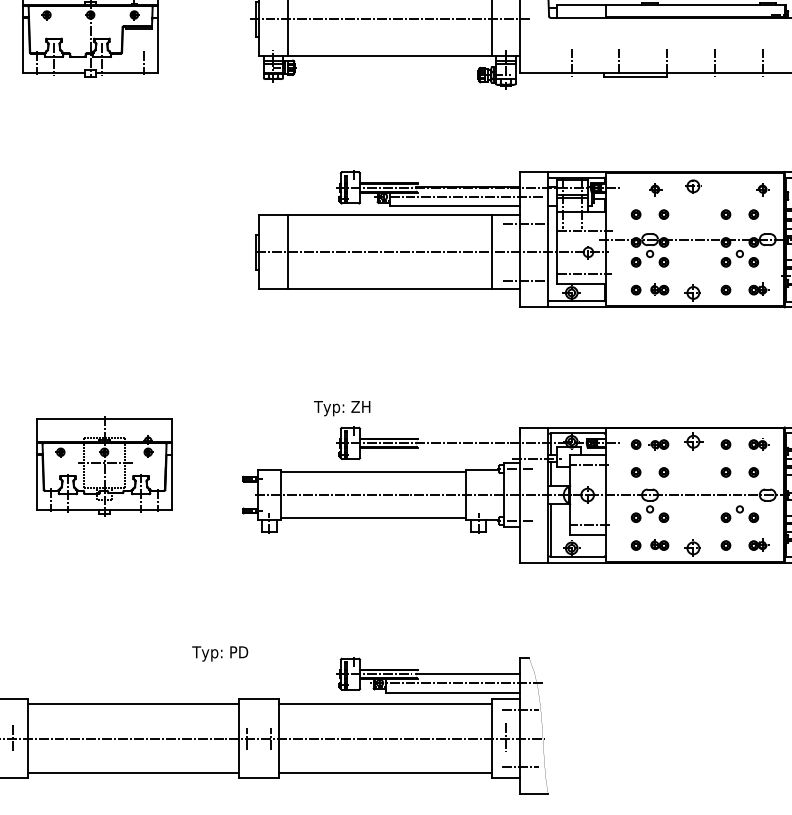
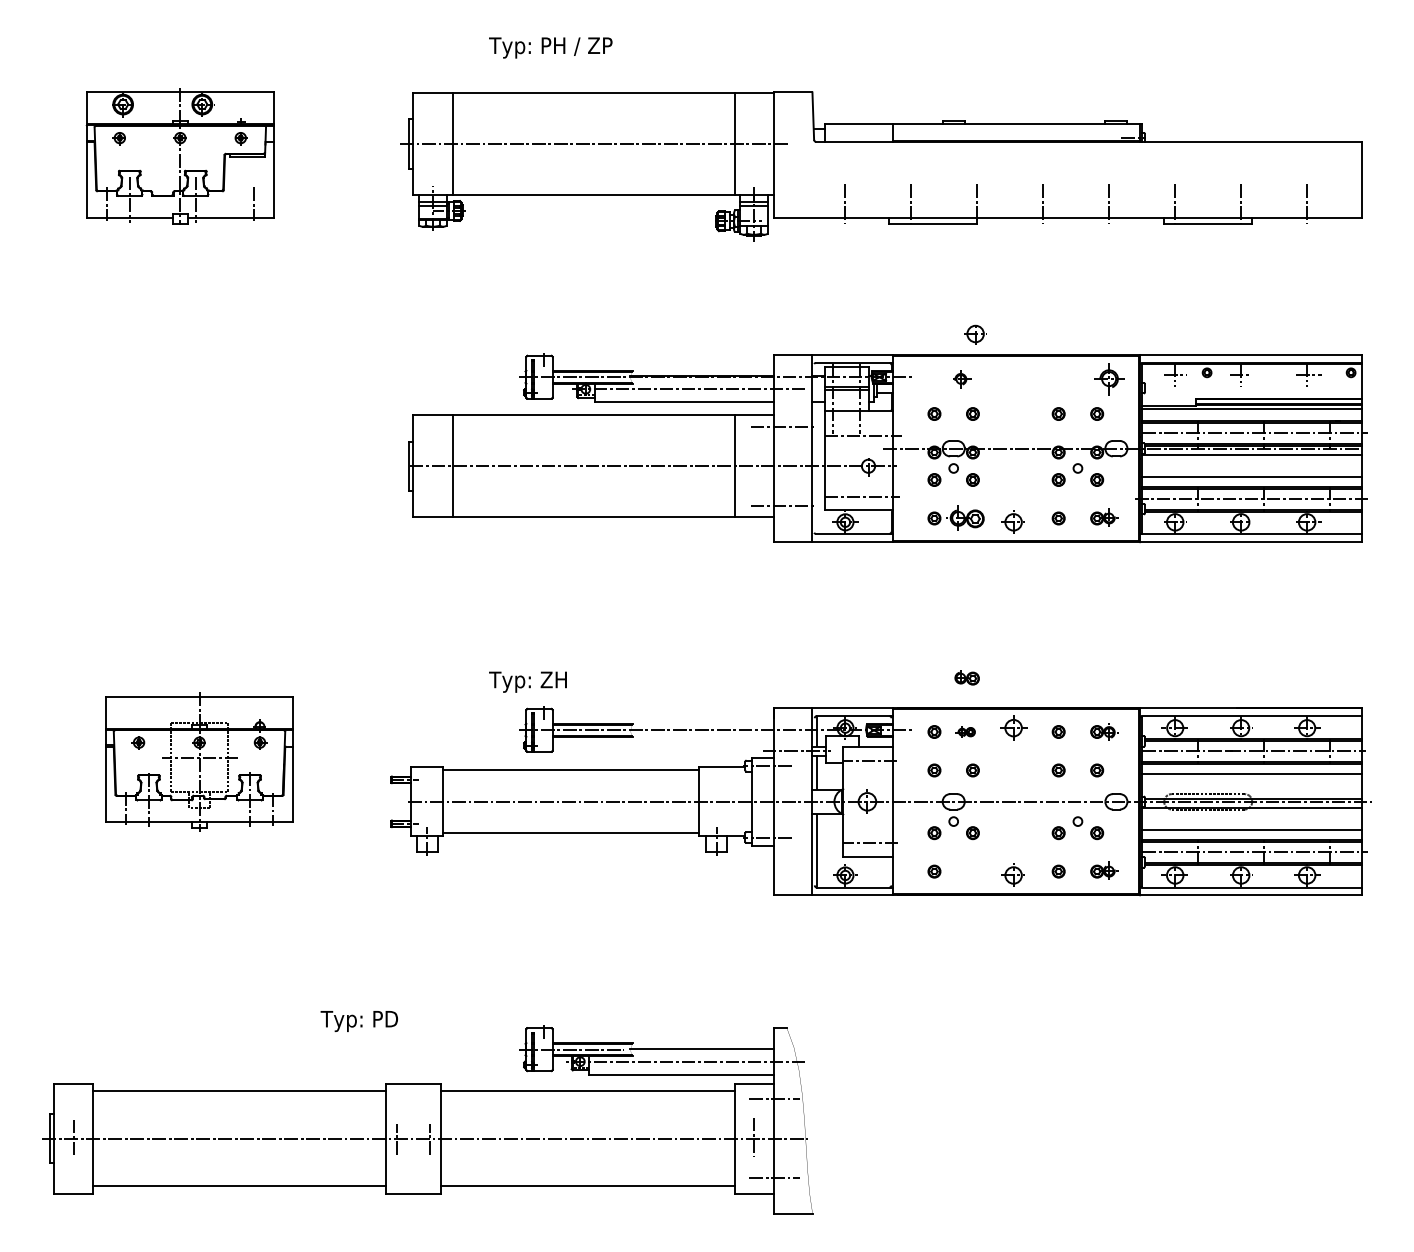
part: (693, 186) -> (975, 334), moved
part: (762, 189) -> (1109, 379), size x1.6
part: (659, 289) -> (966, 517), size x1.4
part: (658, 444) -> (965, 732), size x0.7
part: (659, 544) -> (966, 677), moved

